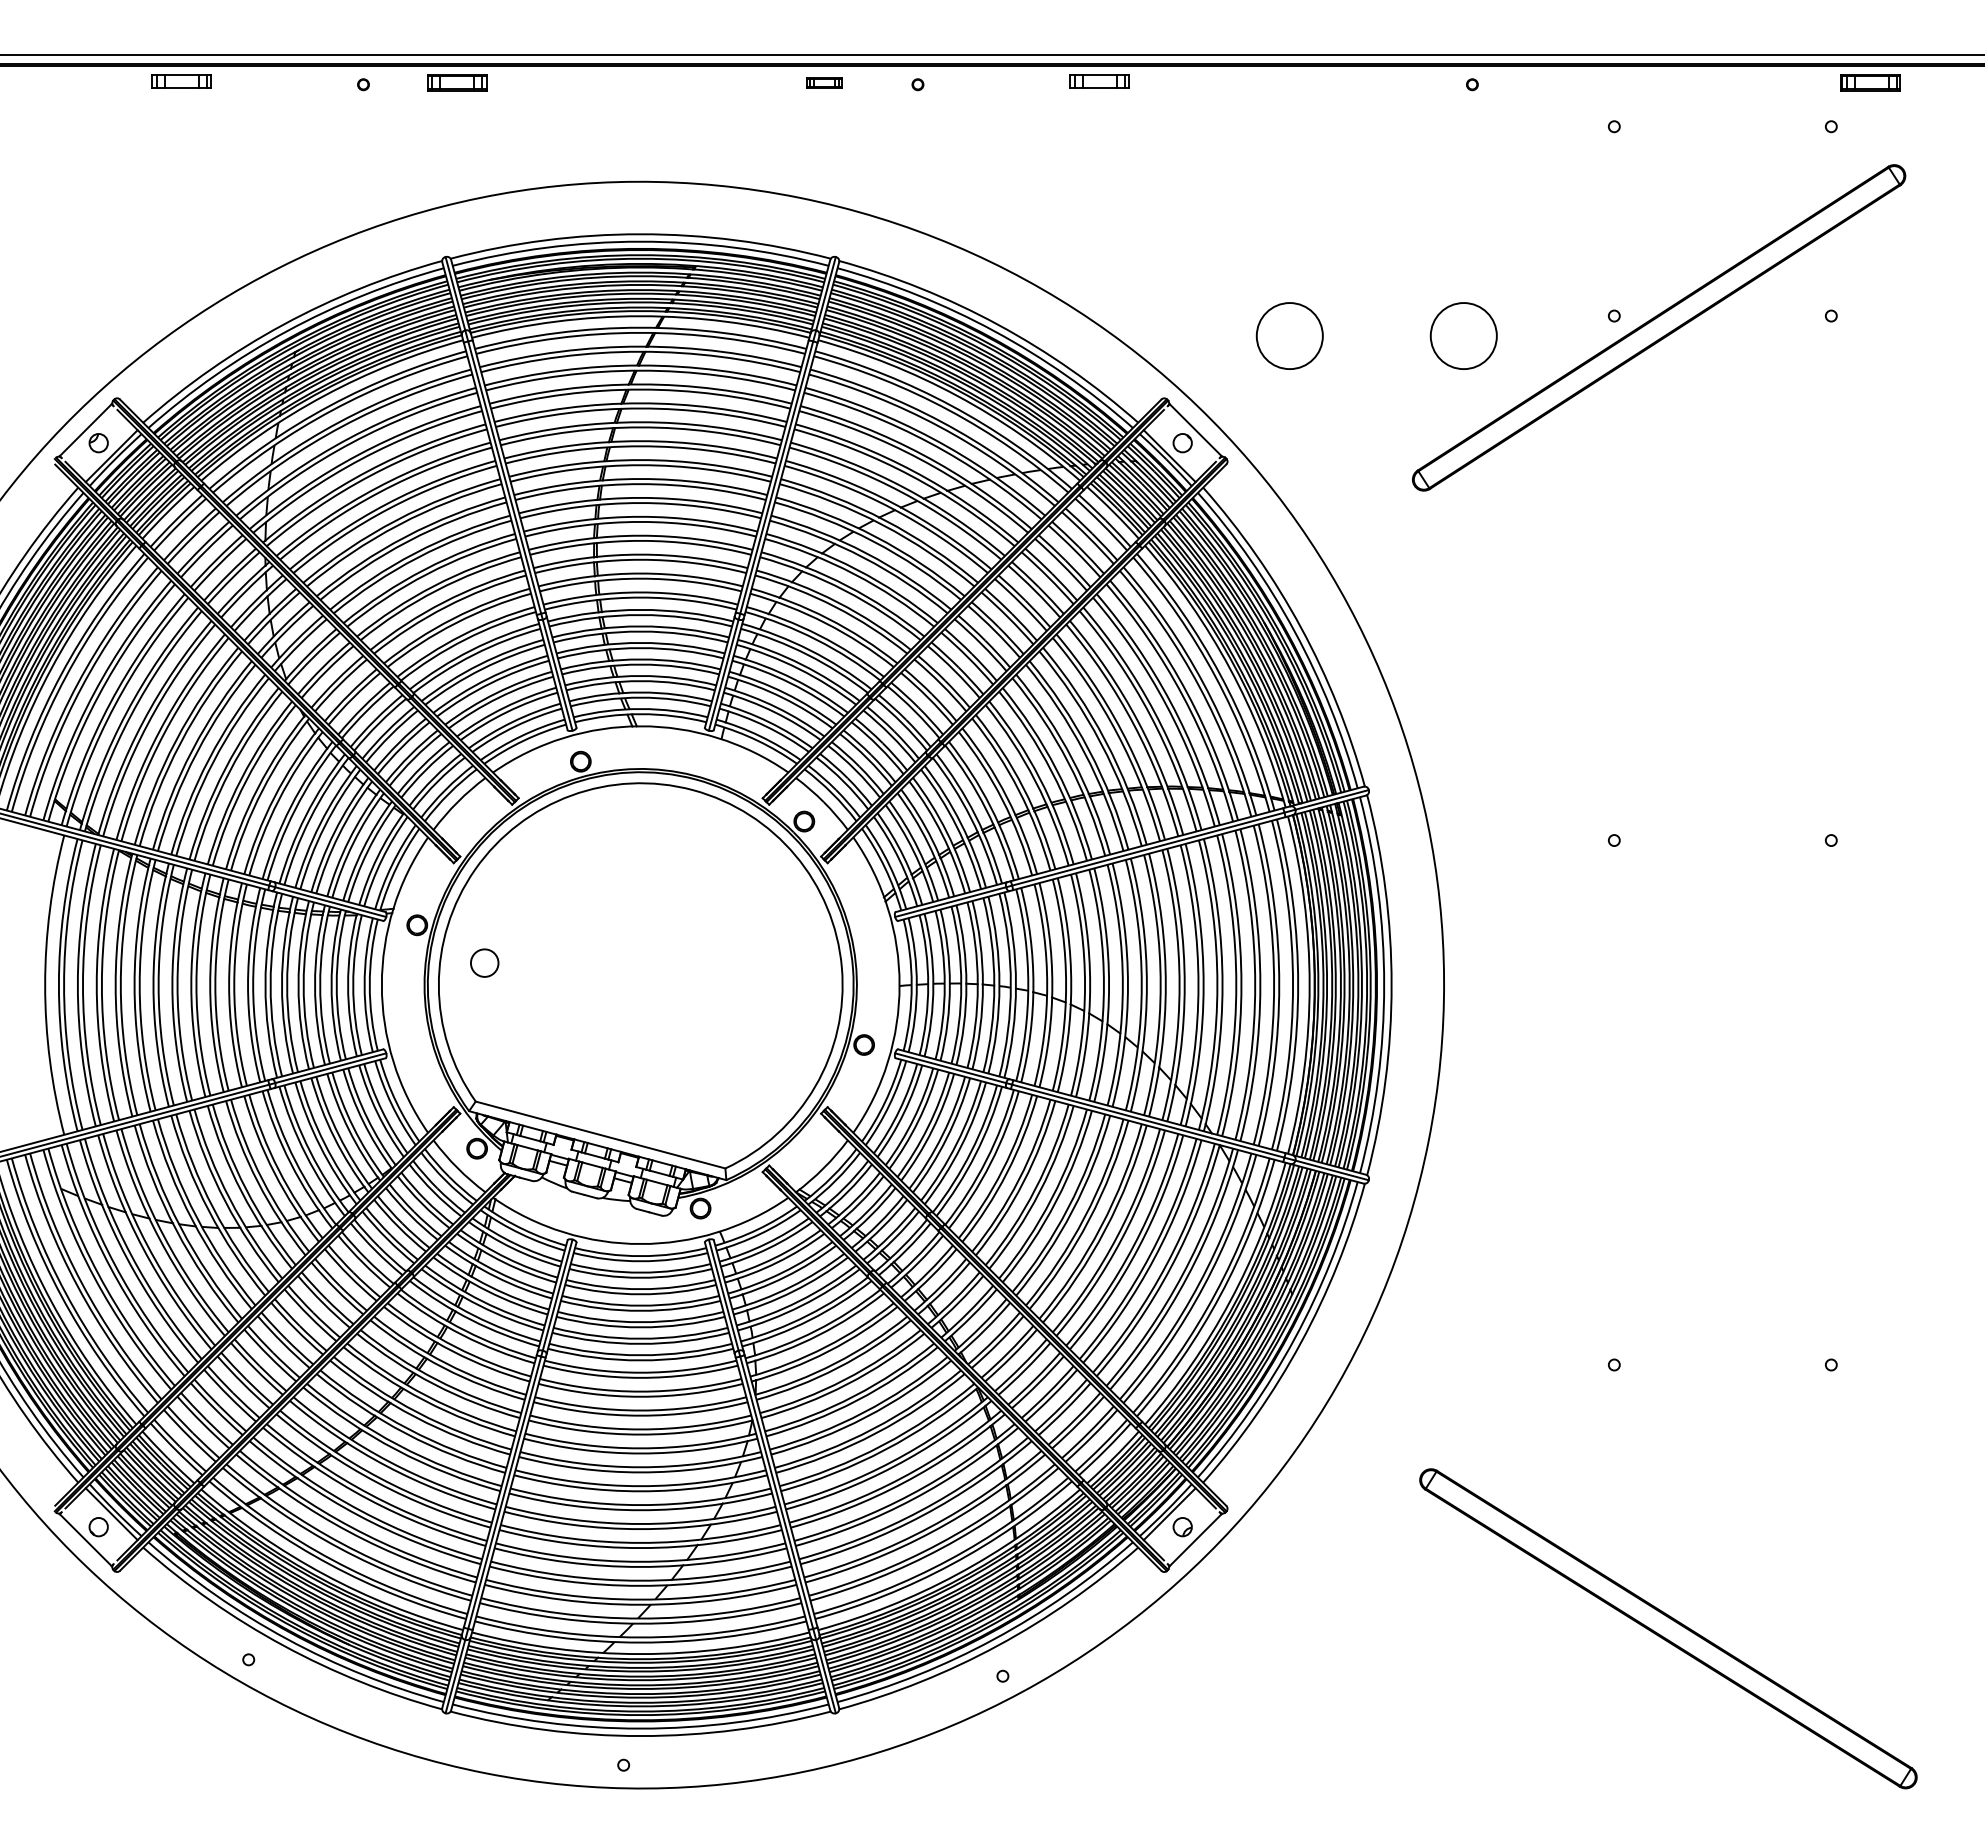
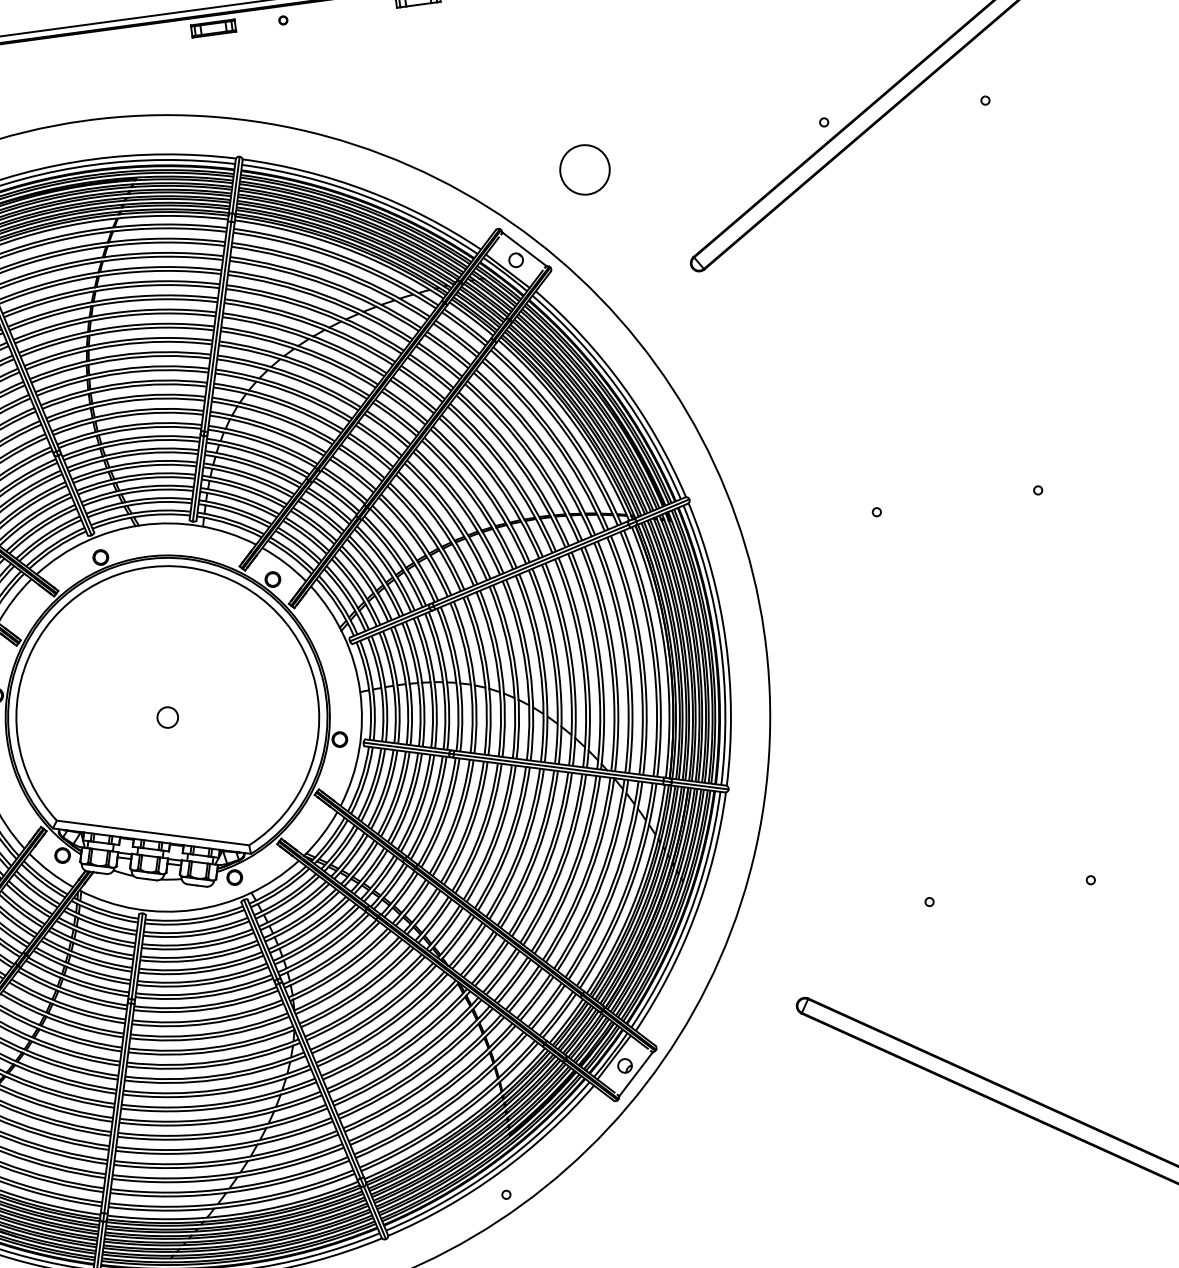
part: (824, 82) -> (213, 28), size x1.67
circle: (1463, 335) -> (714, 152), removed
circle: (484, 962) -> (167, 717), moved

